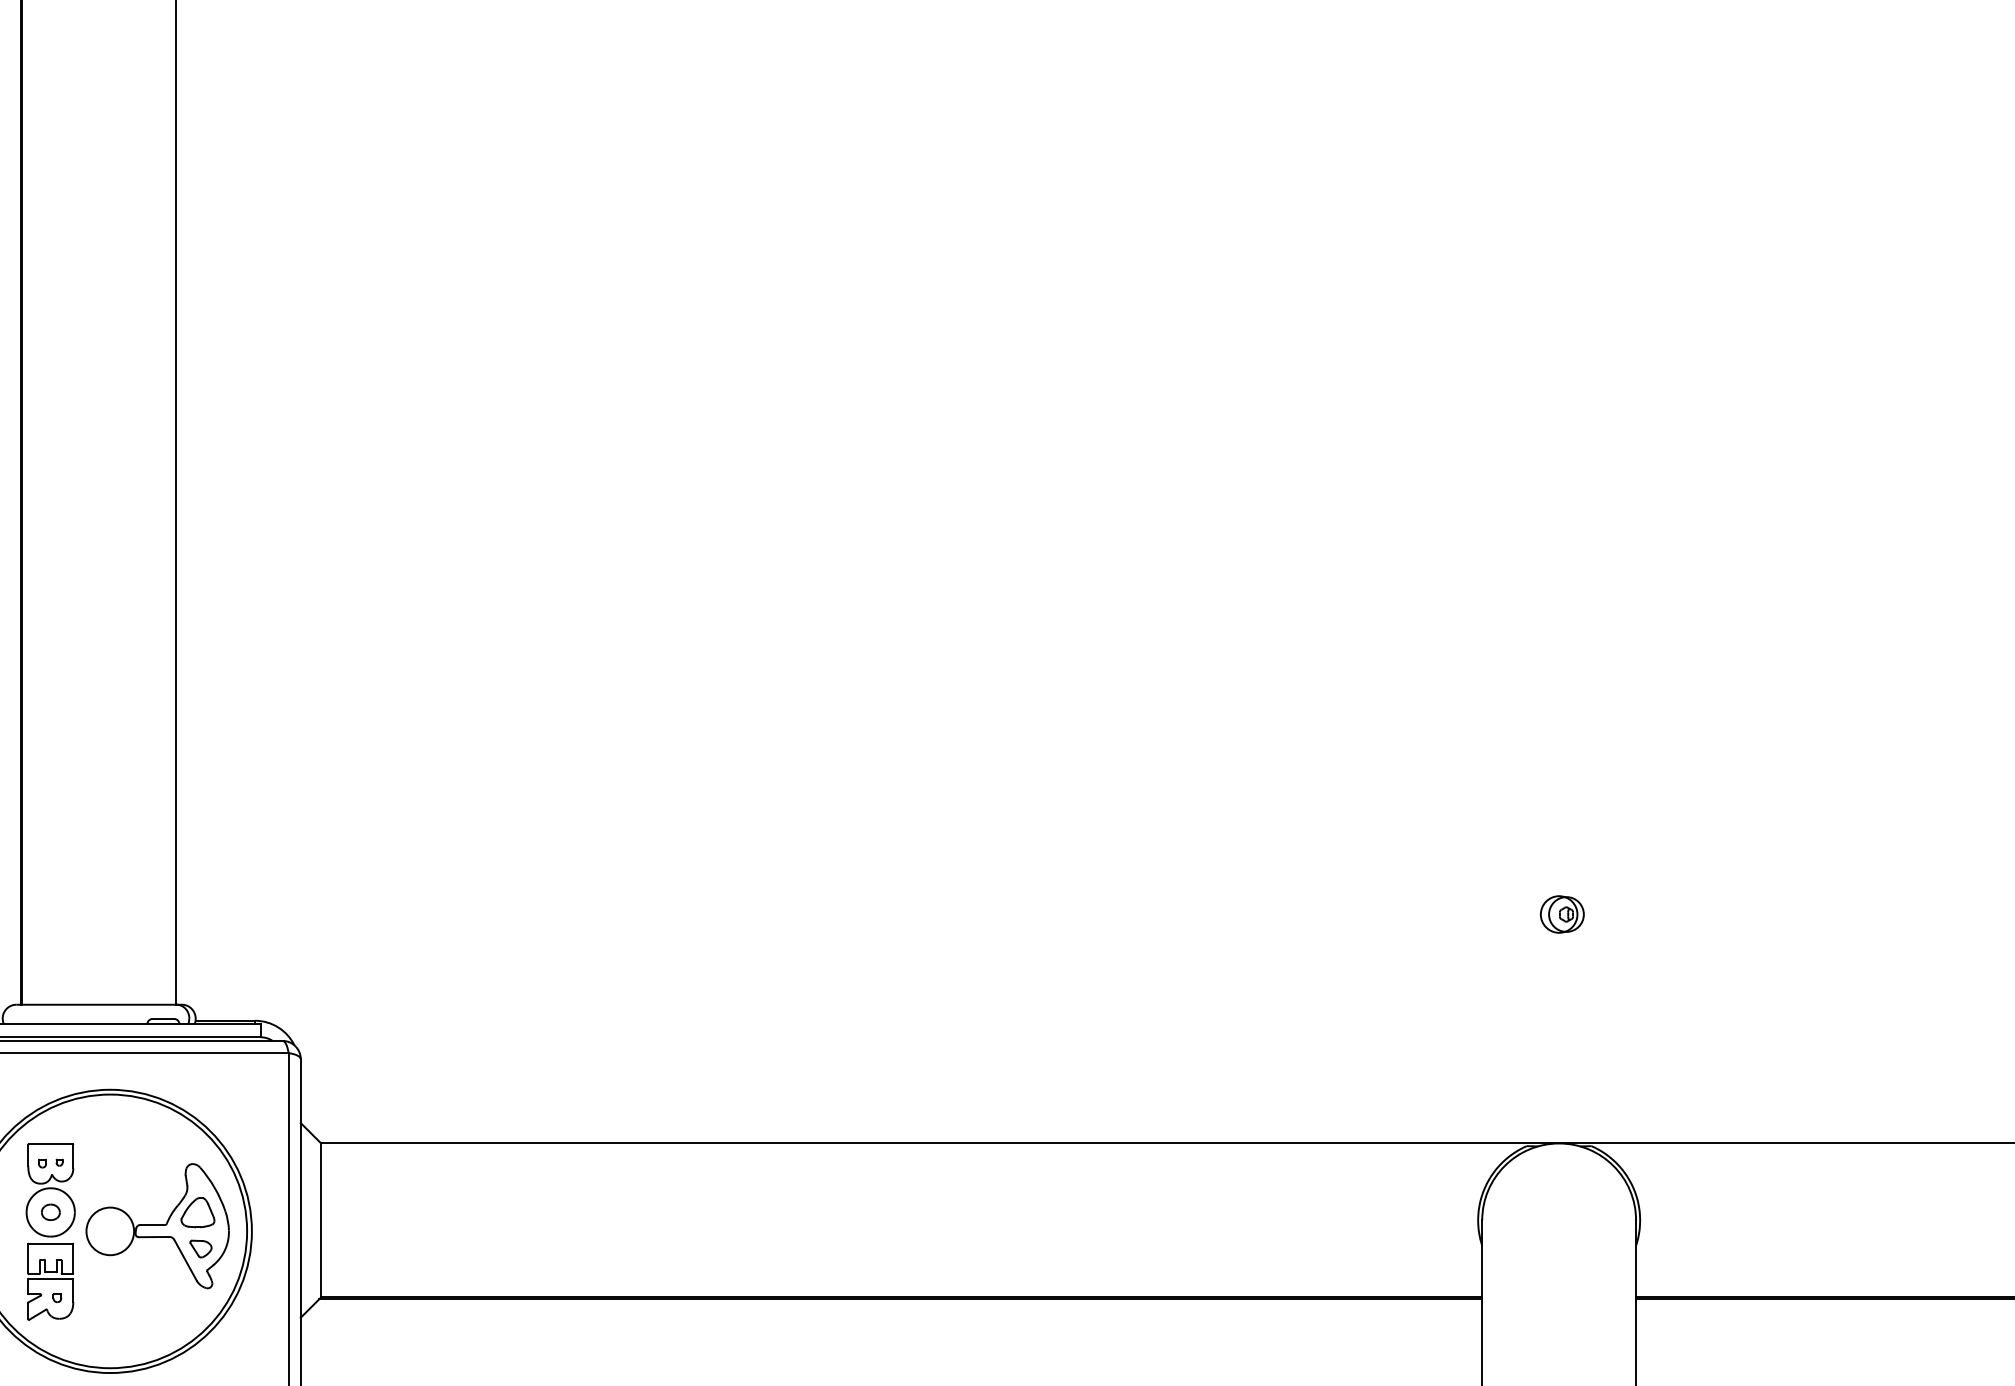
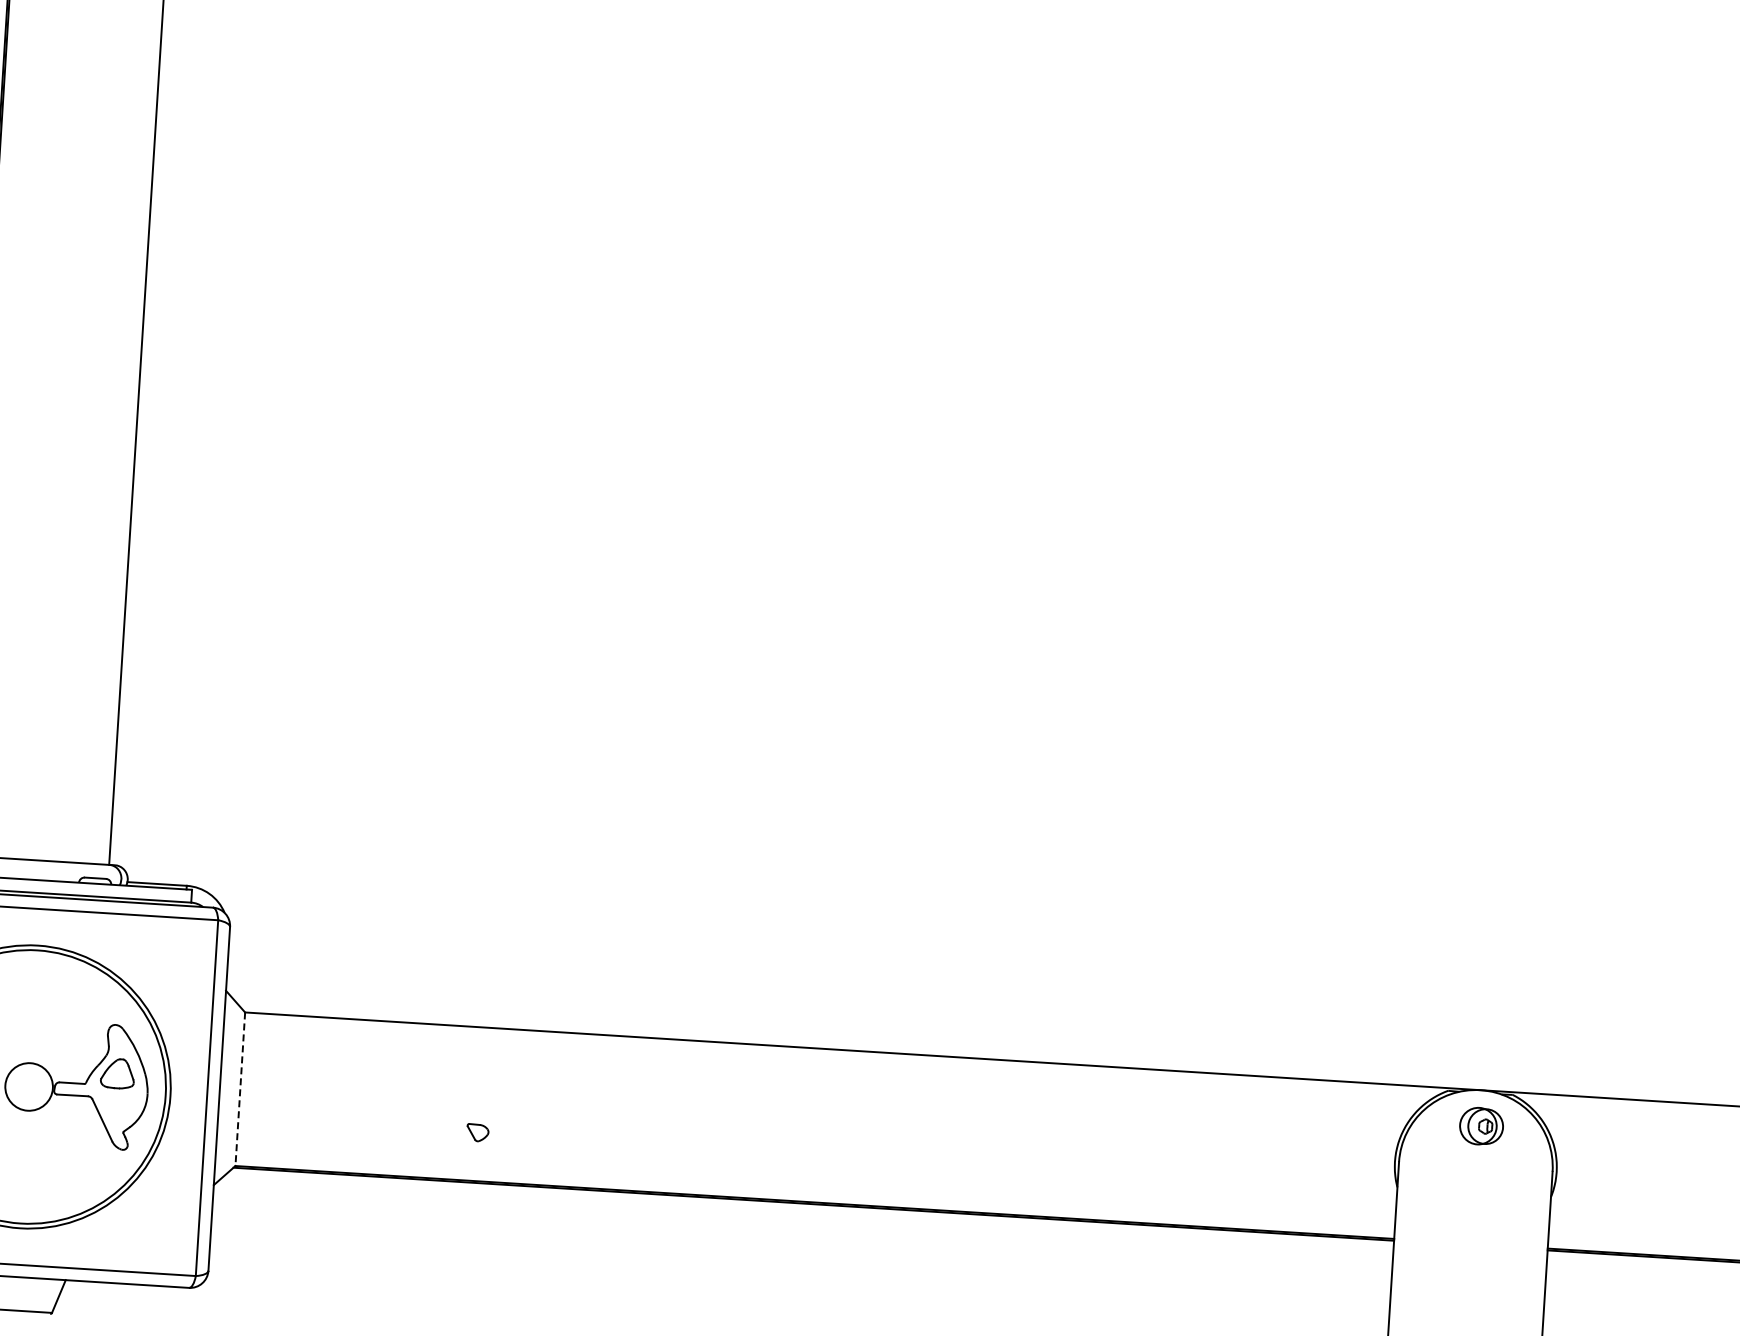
part: (1562, 914) -> (1481, 1126), moved
line: (321, 1220) -> (240, 1089), solid -> dashed
part: (200, 1248) -> (477, 1132), moved

